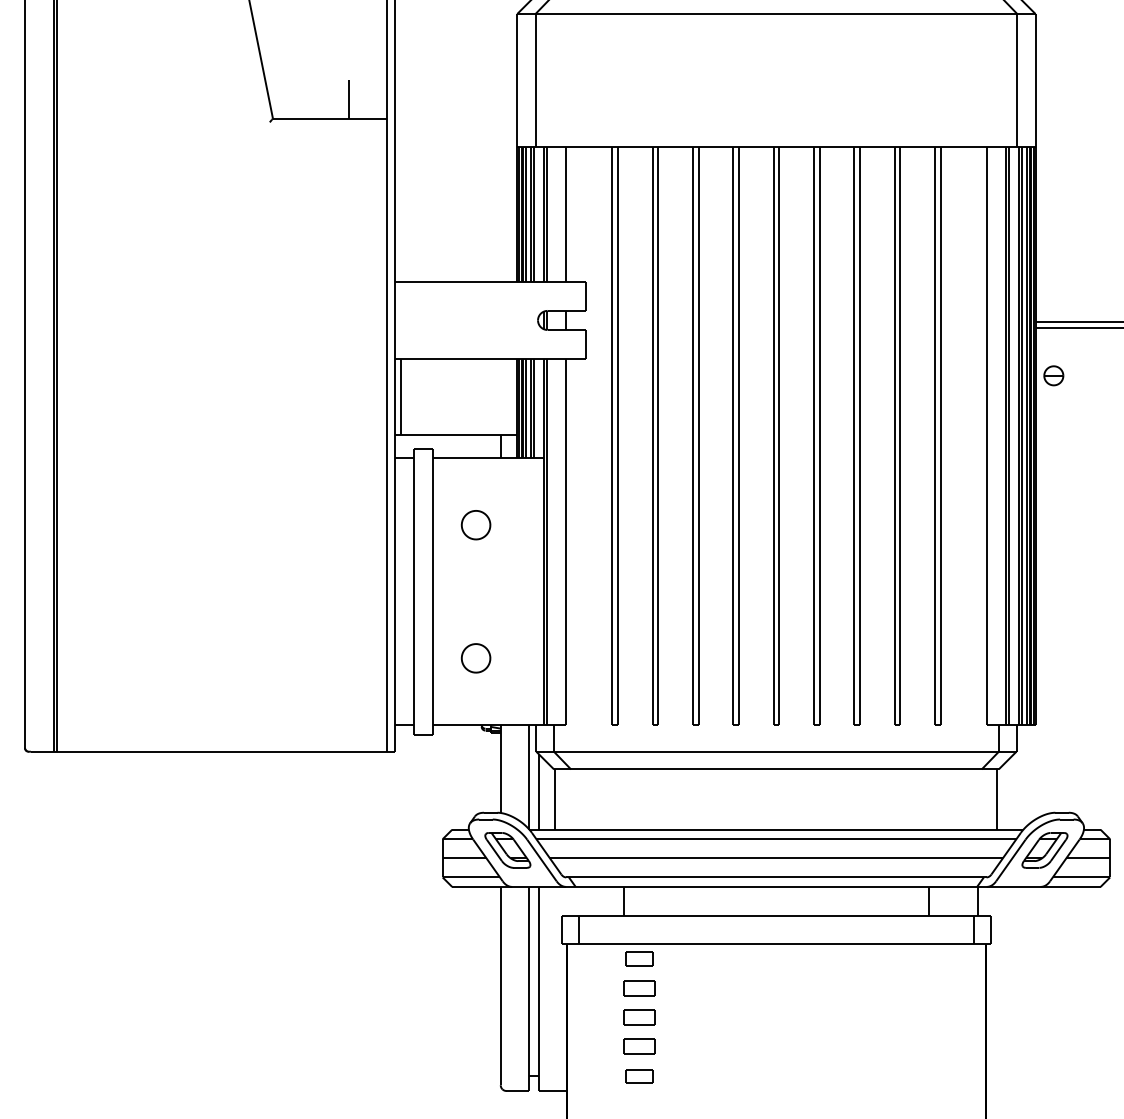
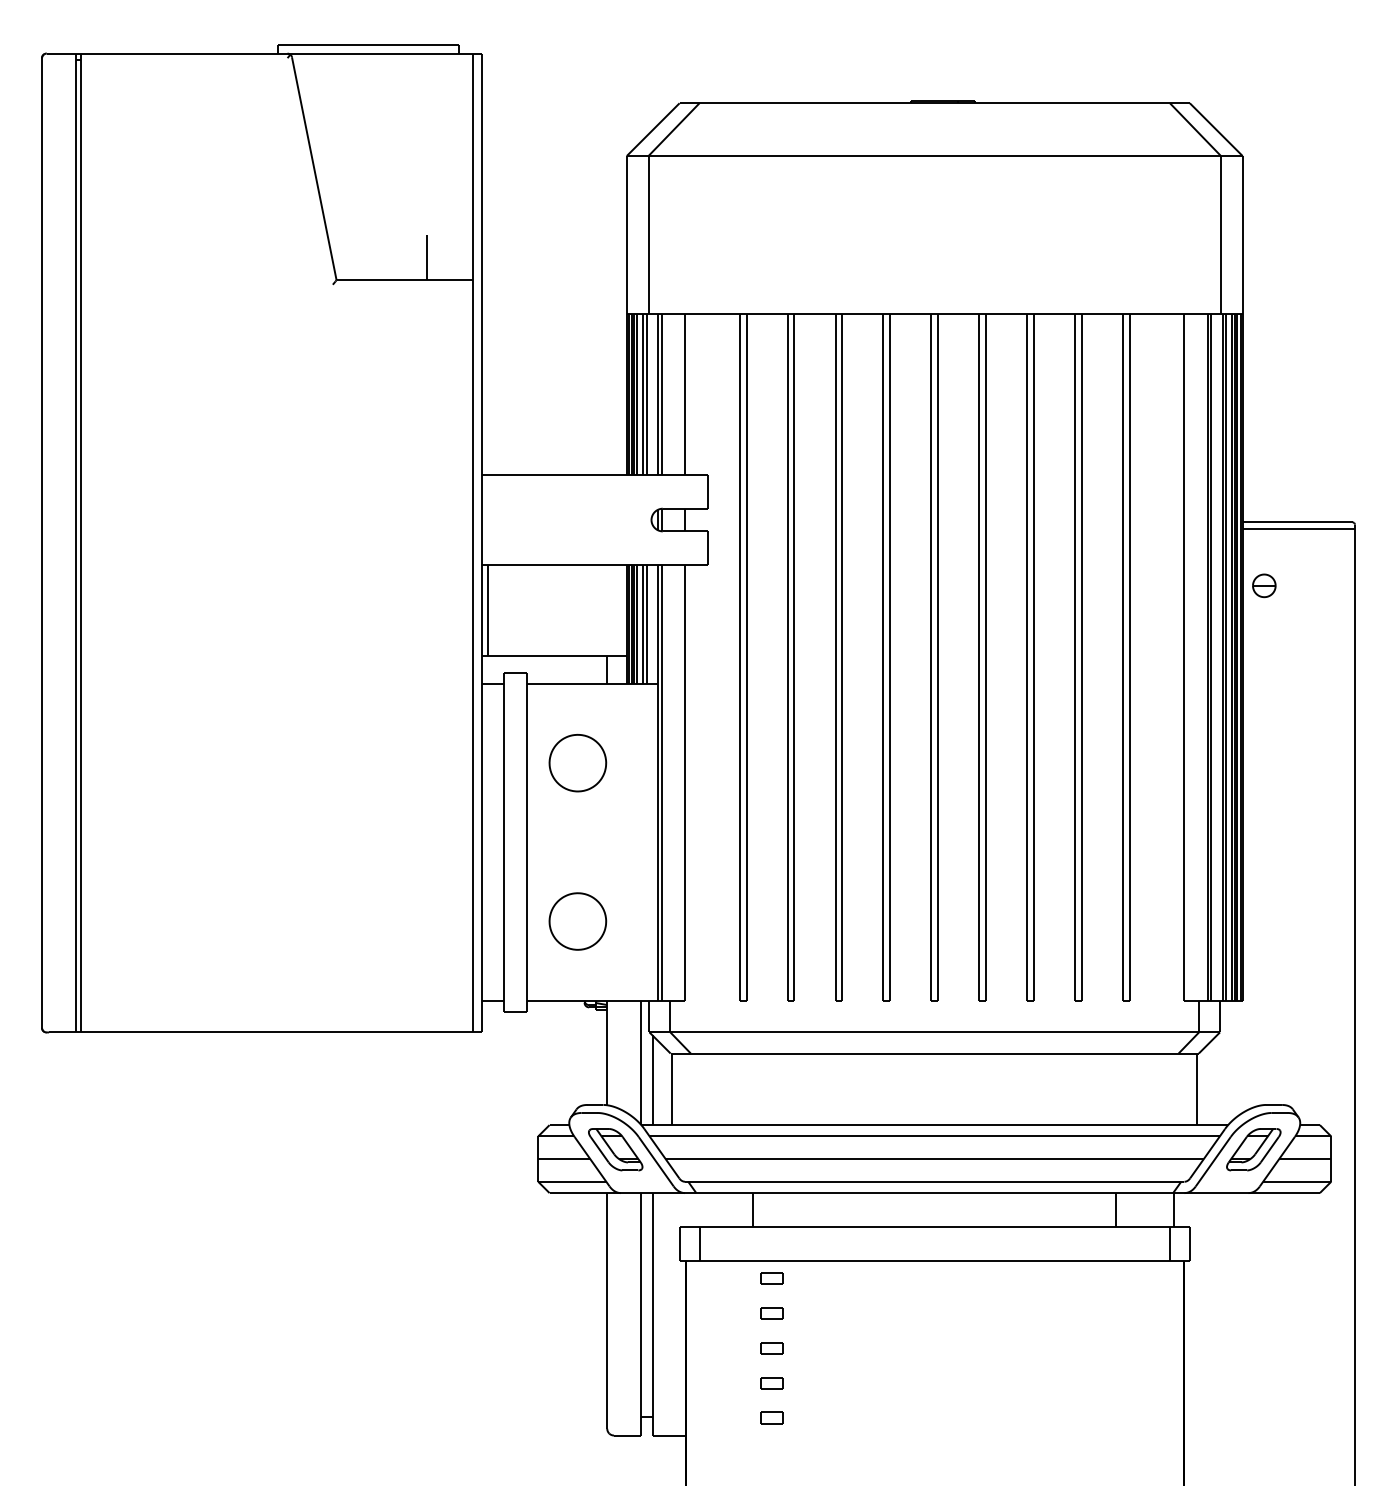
part: (475, 525) -> (577, 763), size x1.67
part: (475, 658) -> (577, 921), size x1.67
part: (639, 958) -> (771, 1278), size x0.71
part: (639, 988) -> (771, 1313), size x0.62
part: (639, 1017) -> (771, 1348), size x0.62
part: (639, 1047) -> (771, 1383), size x0.62
part: (639, 1075) -> (771, 1417), size x0.71

